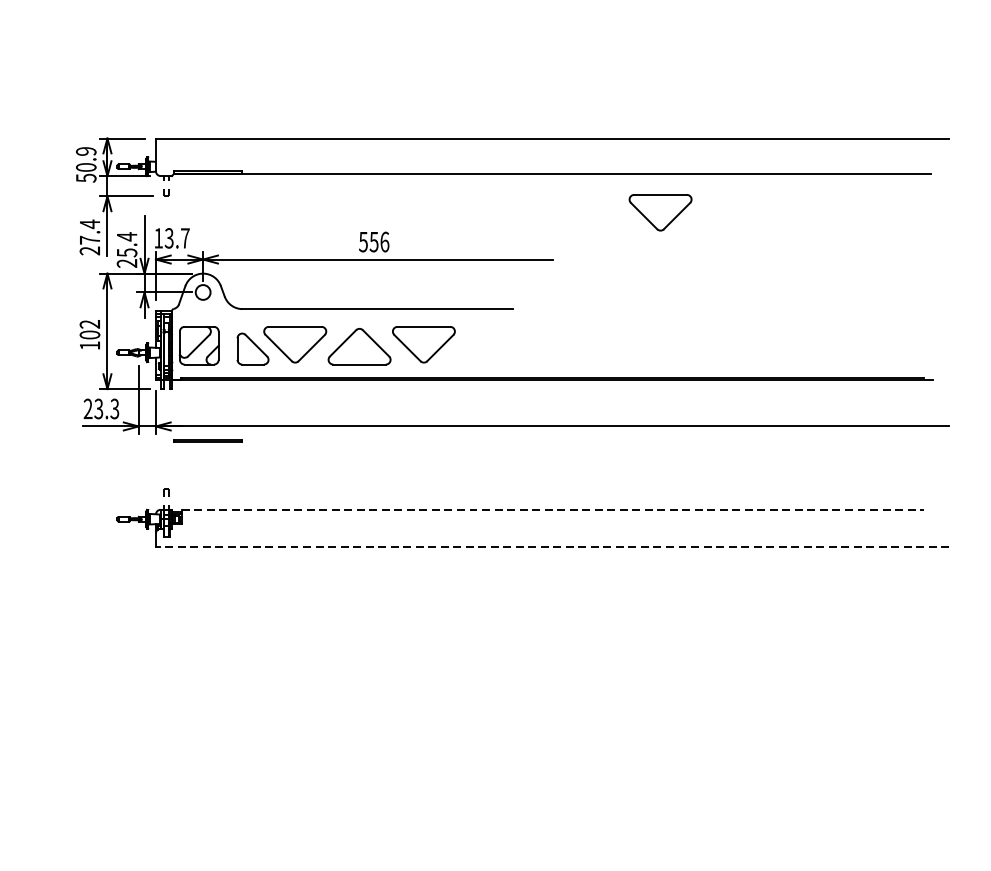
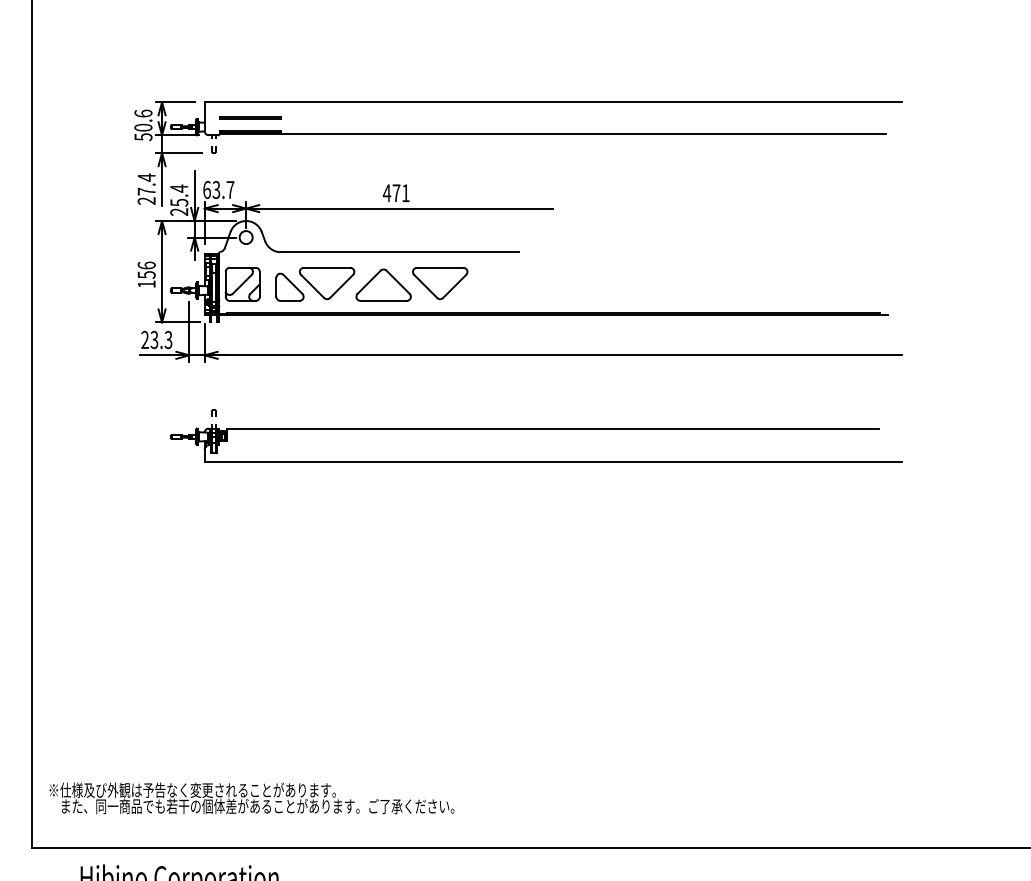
text: (86, 151) -> (143, 113), 50.9 -> 50.6
part: (660, 212) -> (648, 167), removed
text: (158, 237) -> (206, 189), 13.7 -> 63.7
text: (373, 242) -> (395, 193), 556 -> 471
text: (89, 328) -> (146, 269), 102 -> 156
line: (208, 440) -> (250, 117), moved
line: (552, 509) -> (553, 428), dashed -> solid
line: (552, 547) -> (553, 461), dashed -> solid

